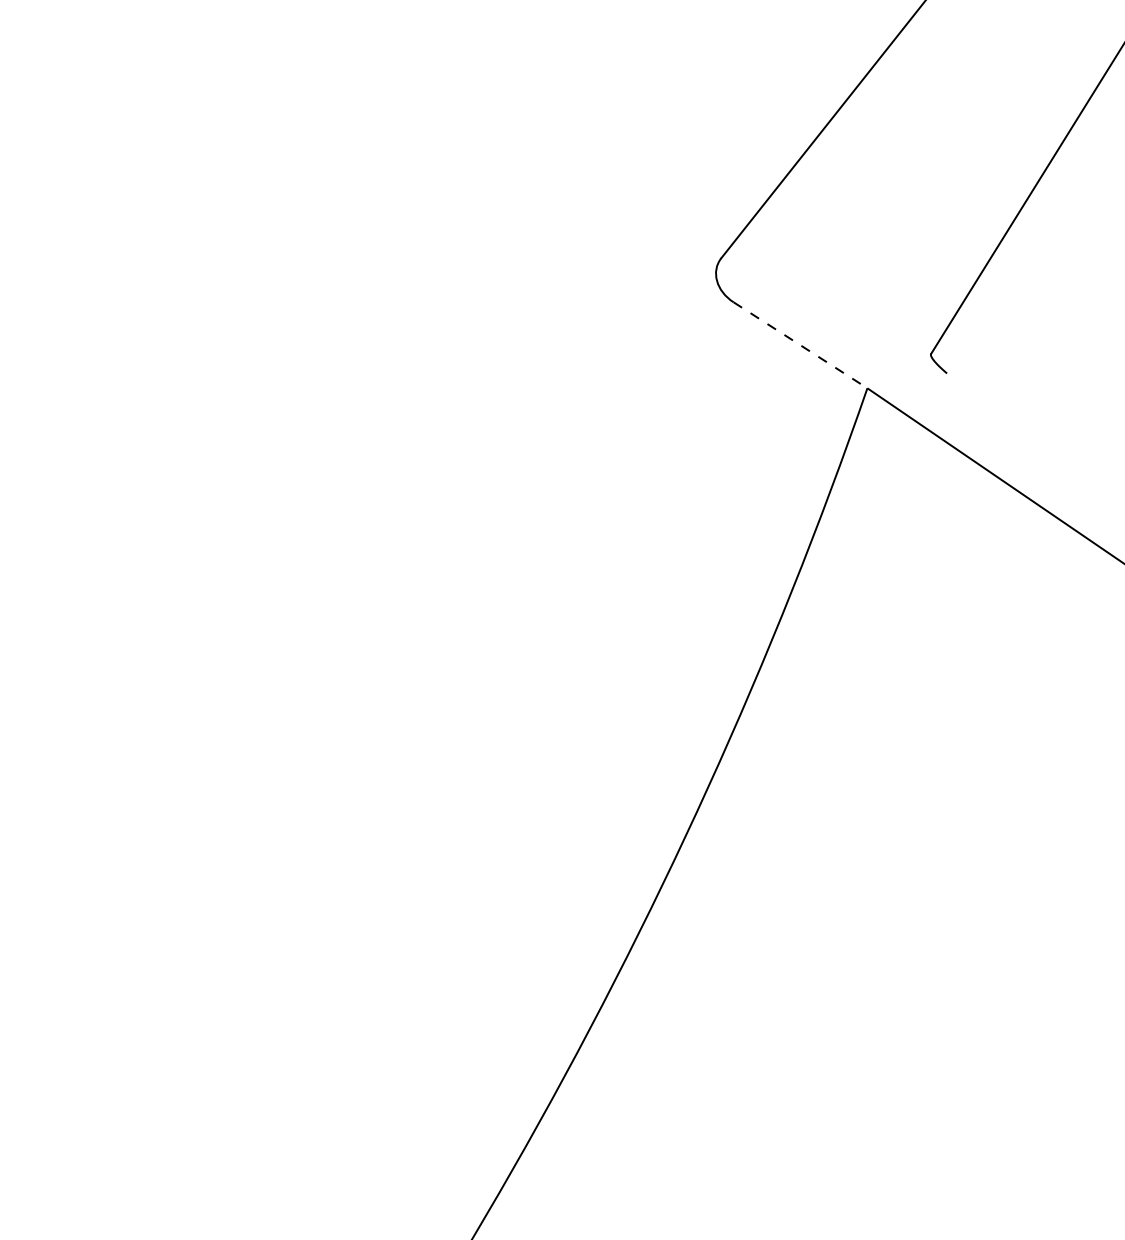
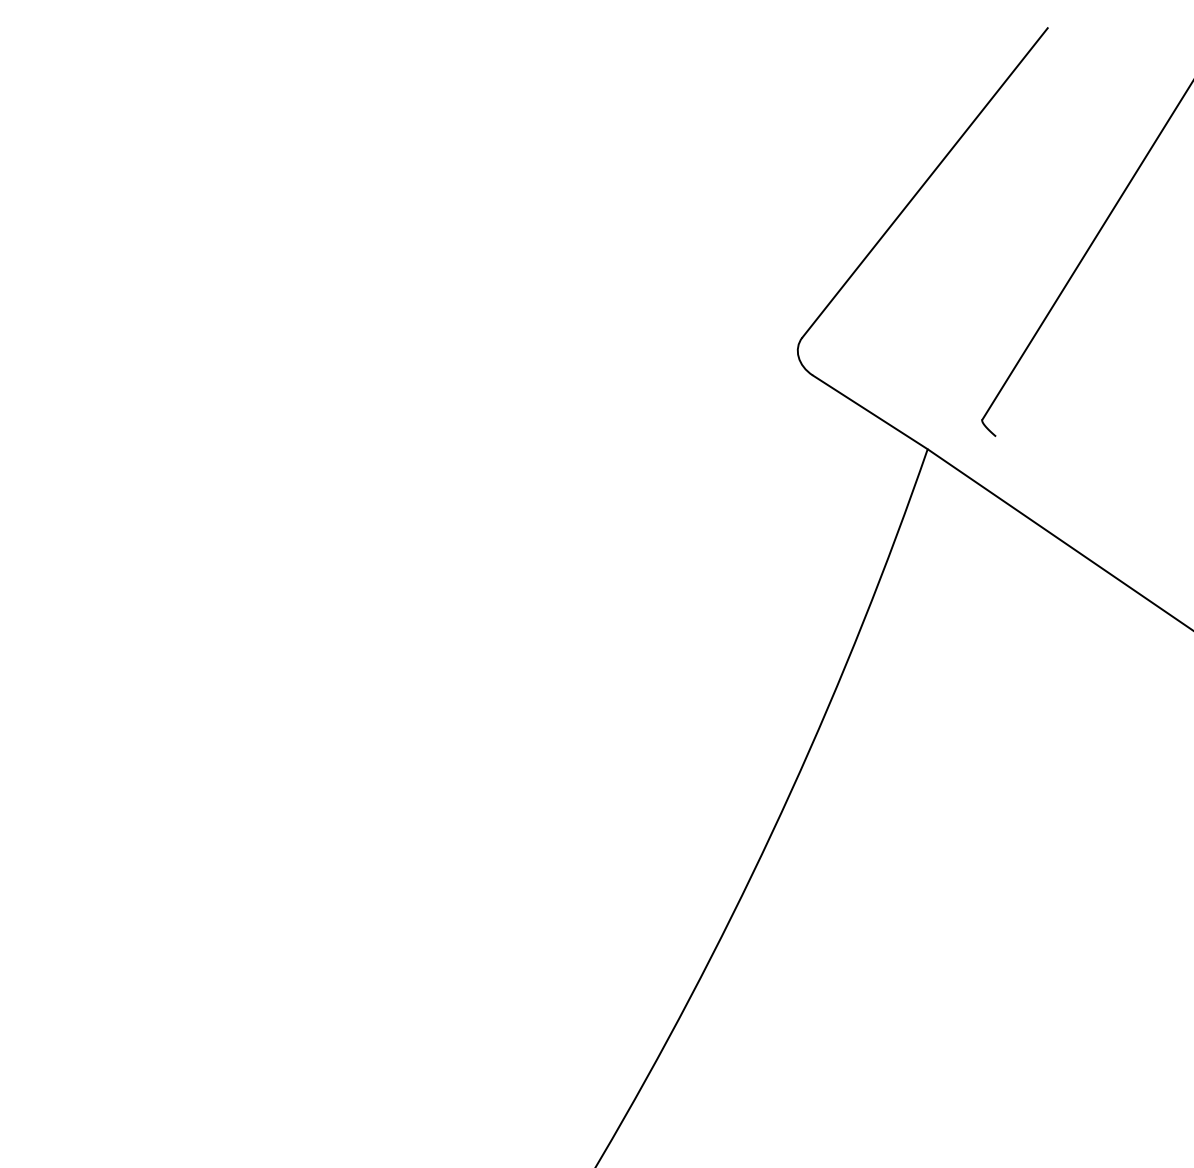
line: (800, 345) -> (870, 412), dashed -> solid

